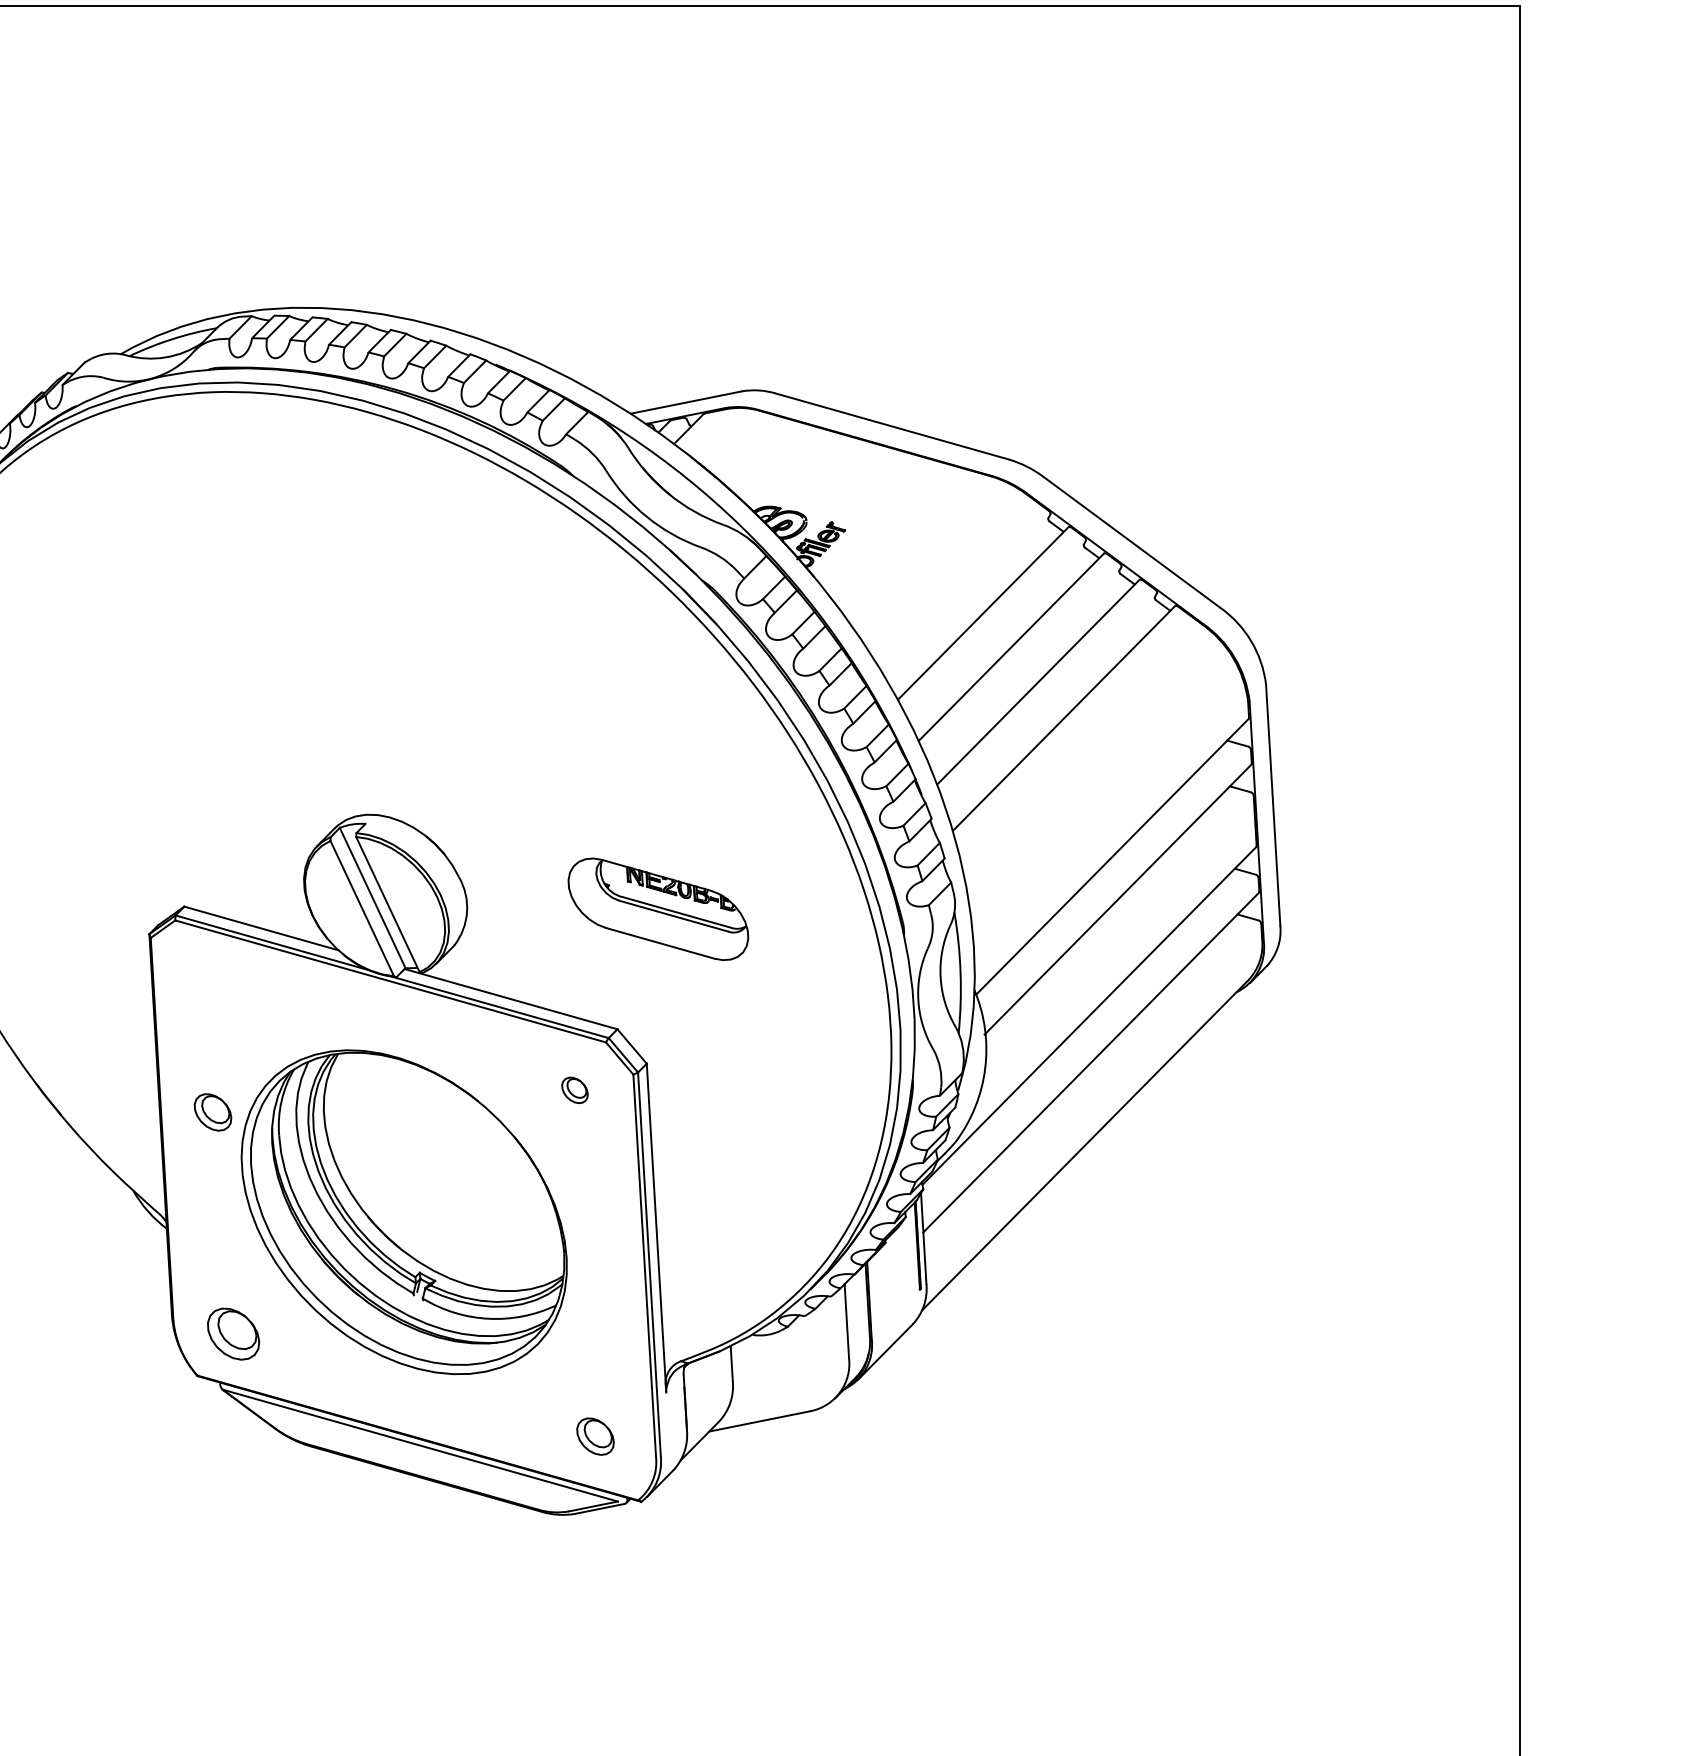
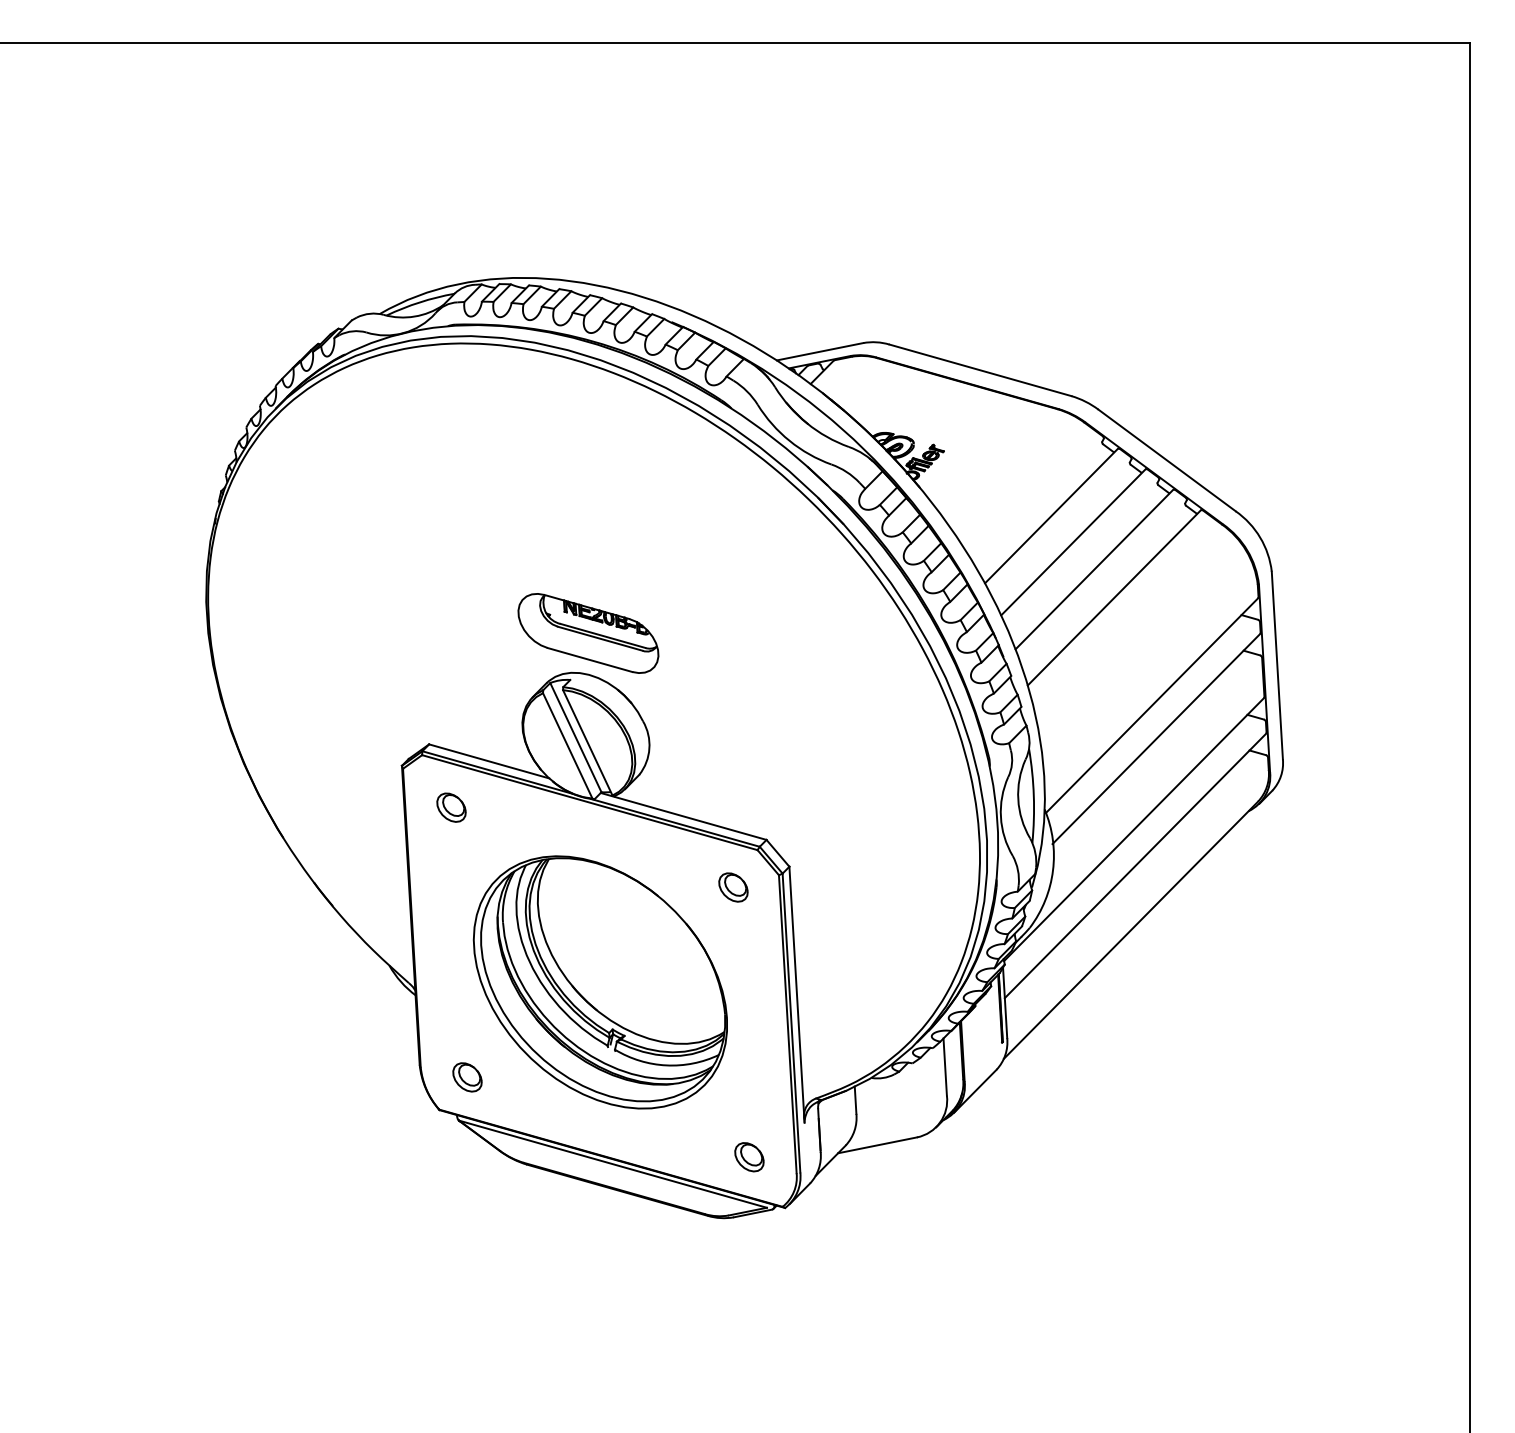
part: (658, 909) -> (588, 633), moved
part: (575, 1090) -> (733, 887), size x1.43
part: (212, 1112) -> (451, 807), moved
part: (233, 1334) -> (467, 1077), size x0.71

